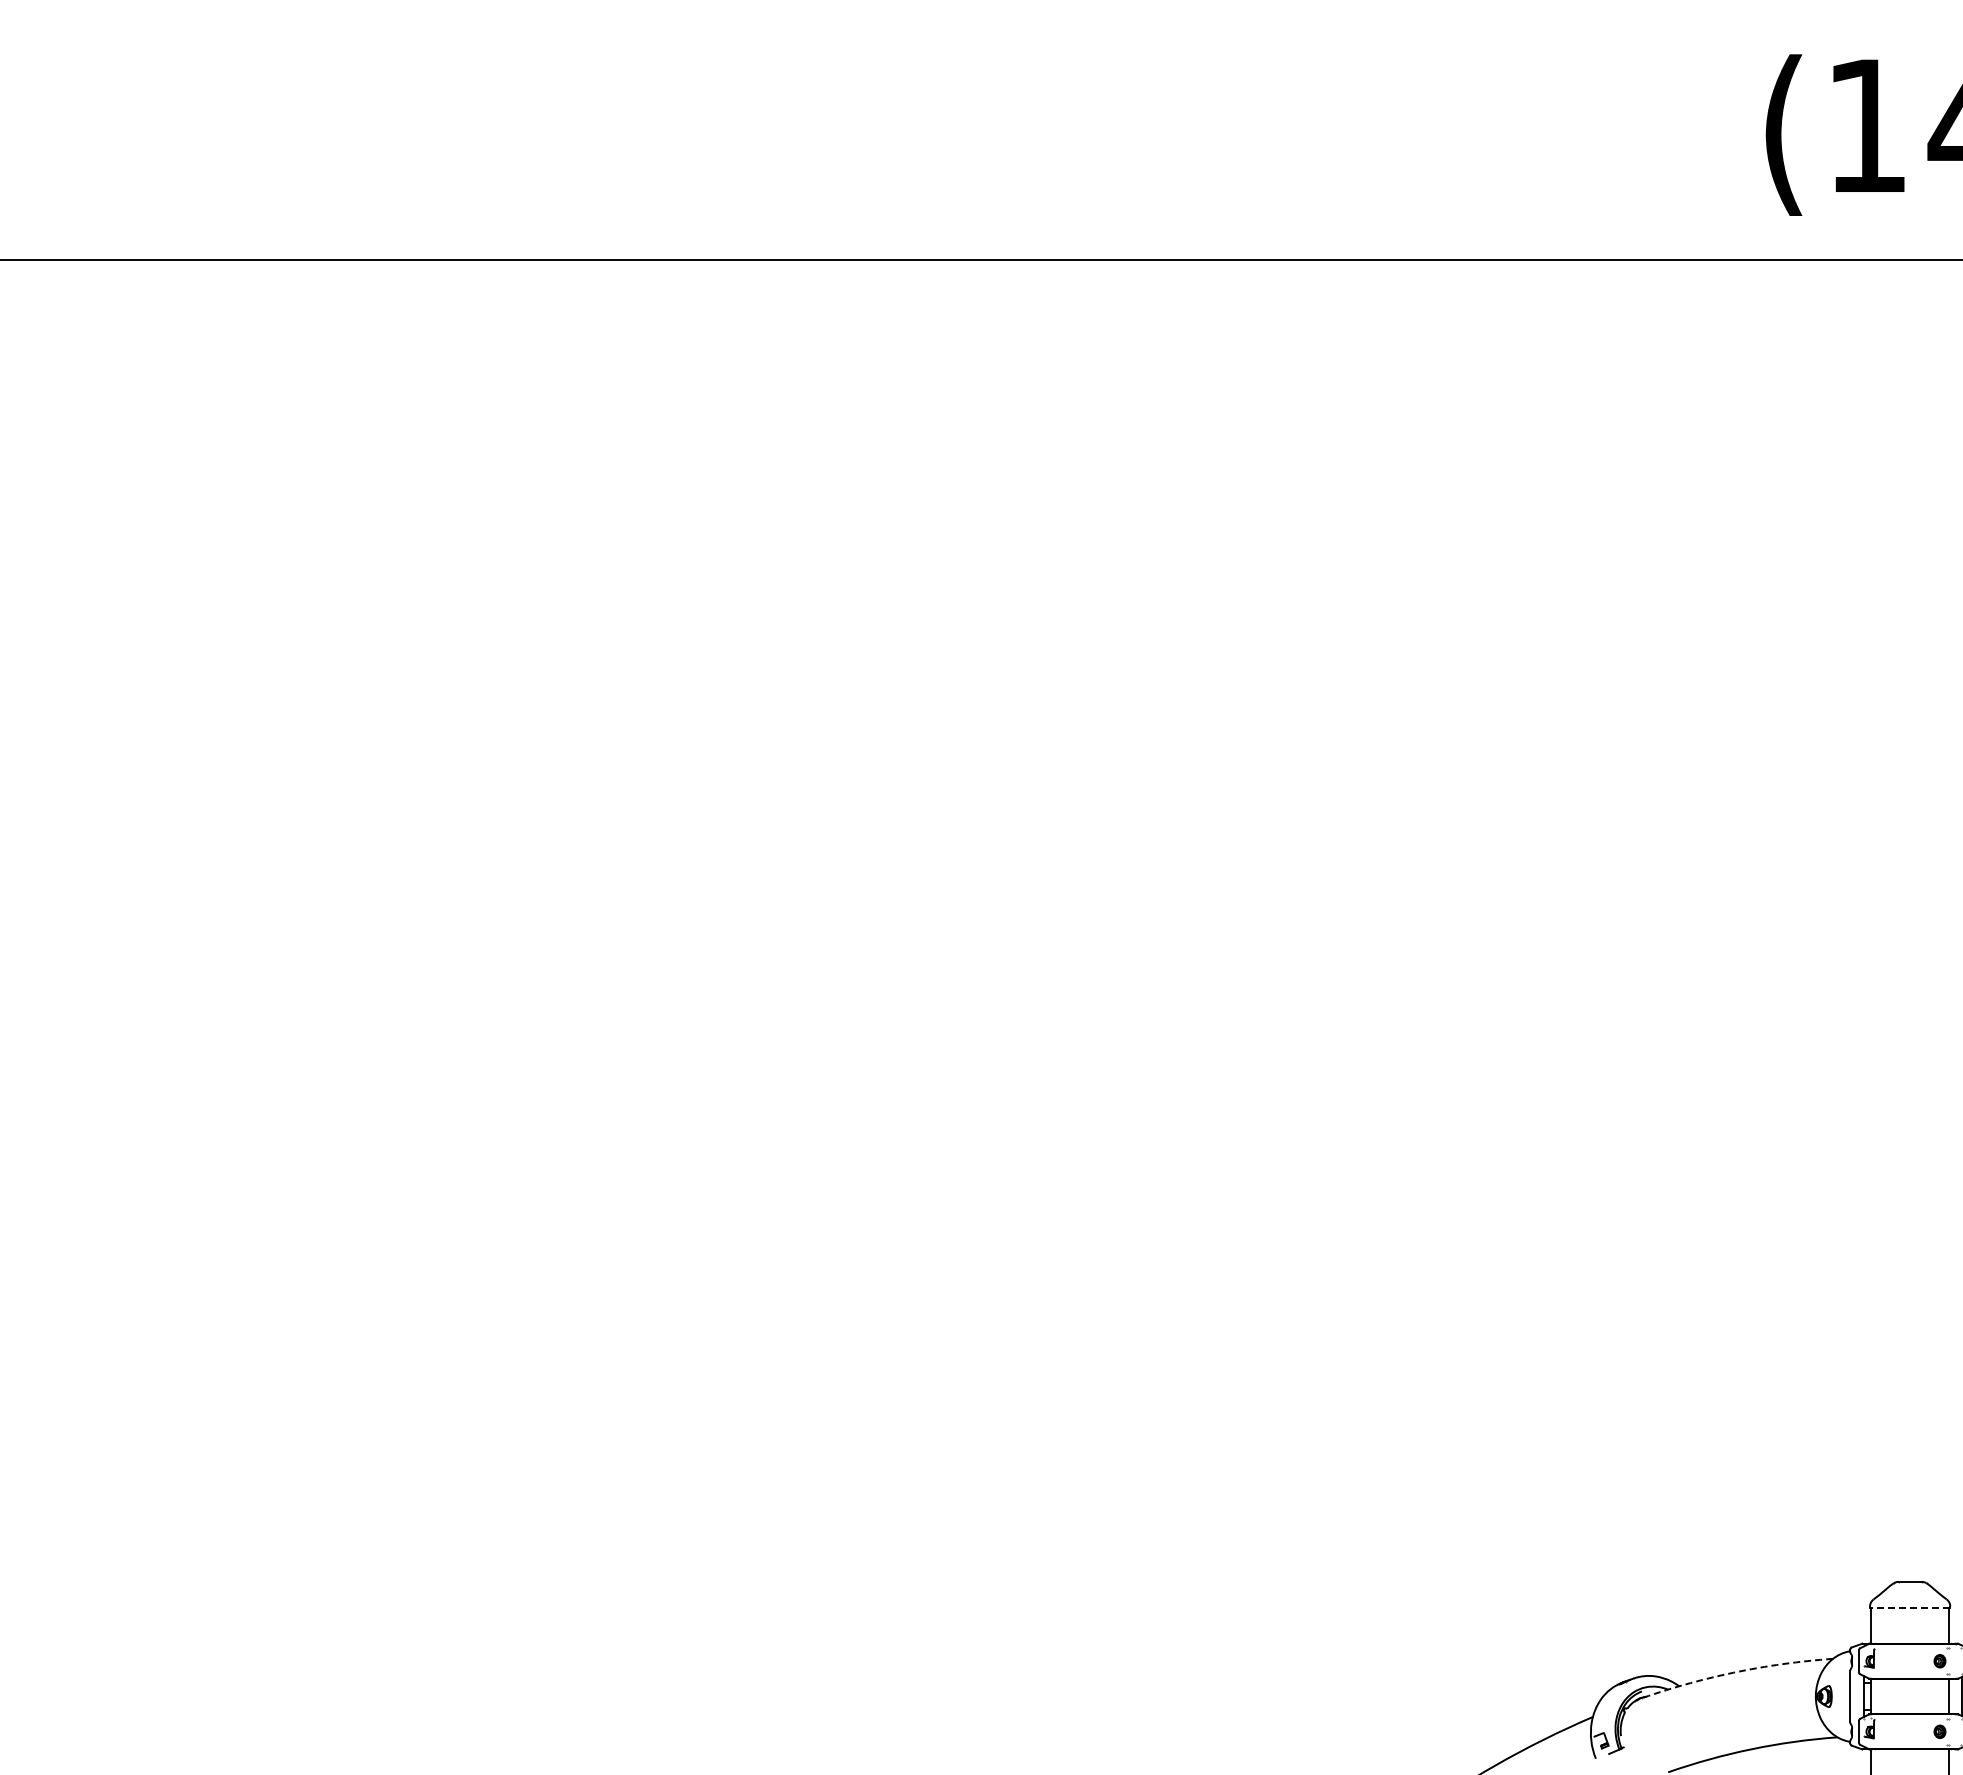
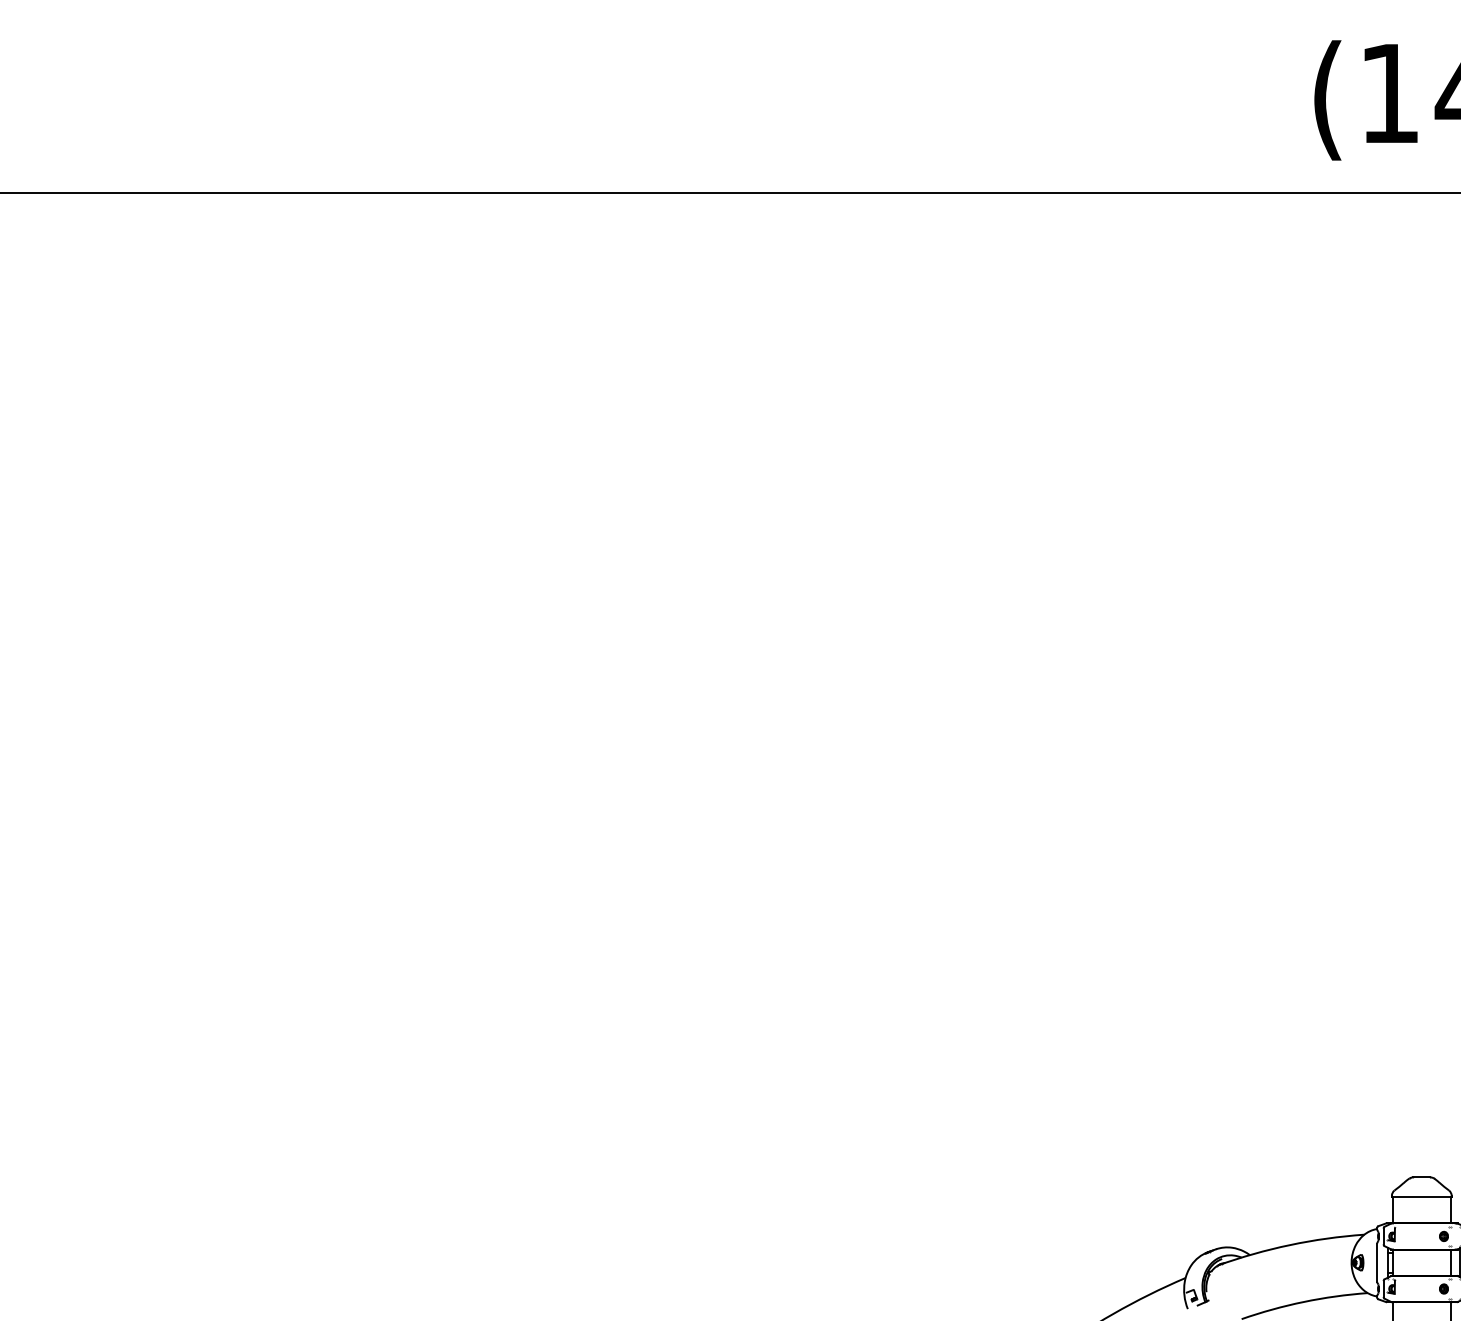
line: (1909, 1608) -> (1421, 1197), dashed -> solid
arc: (1733, 1672) -> (1290, 1244), dashed -> solid

